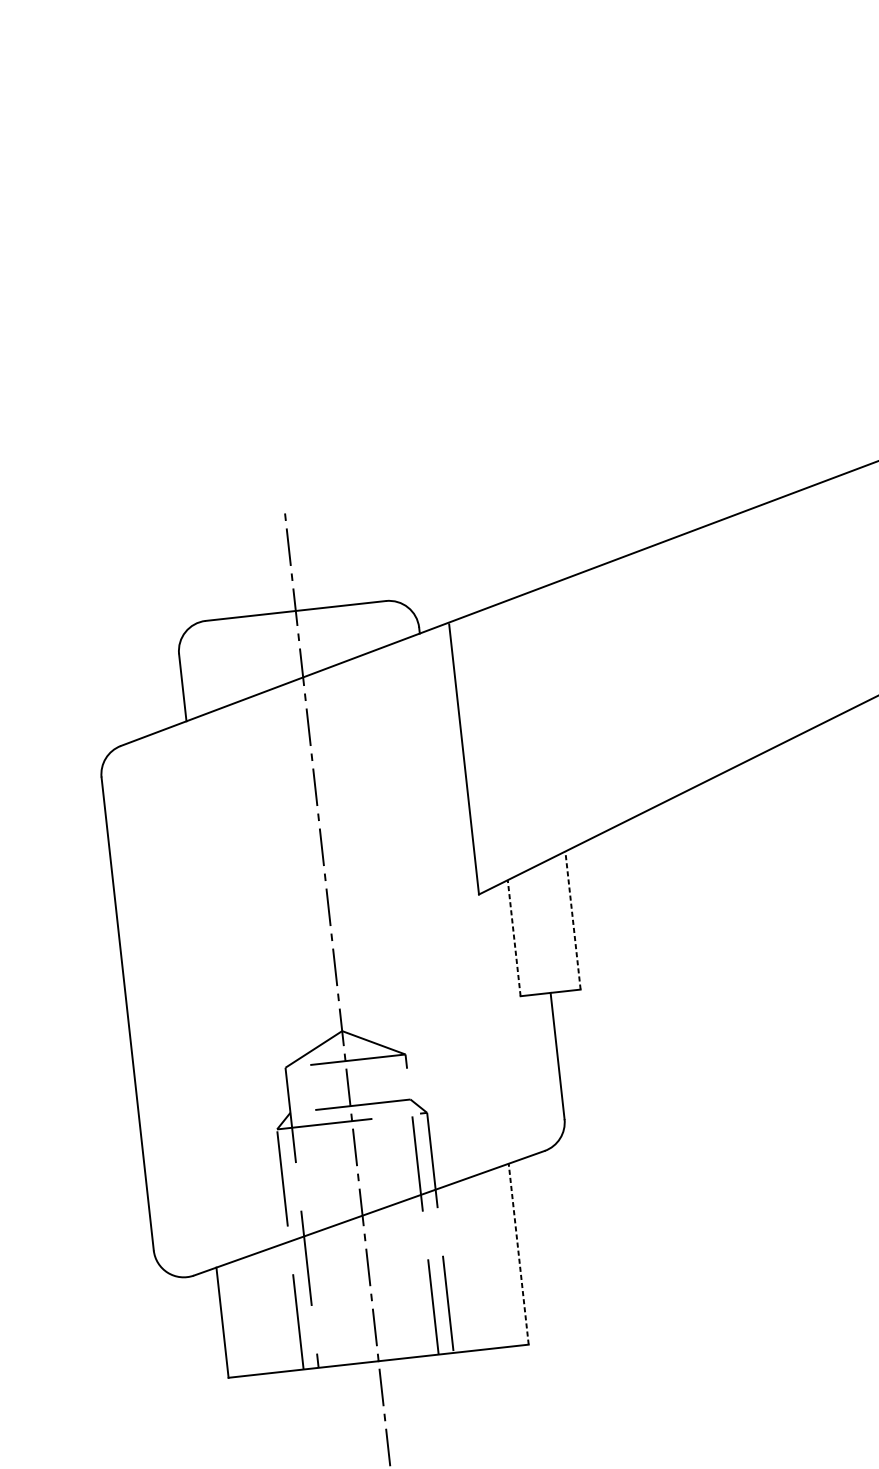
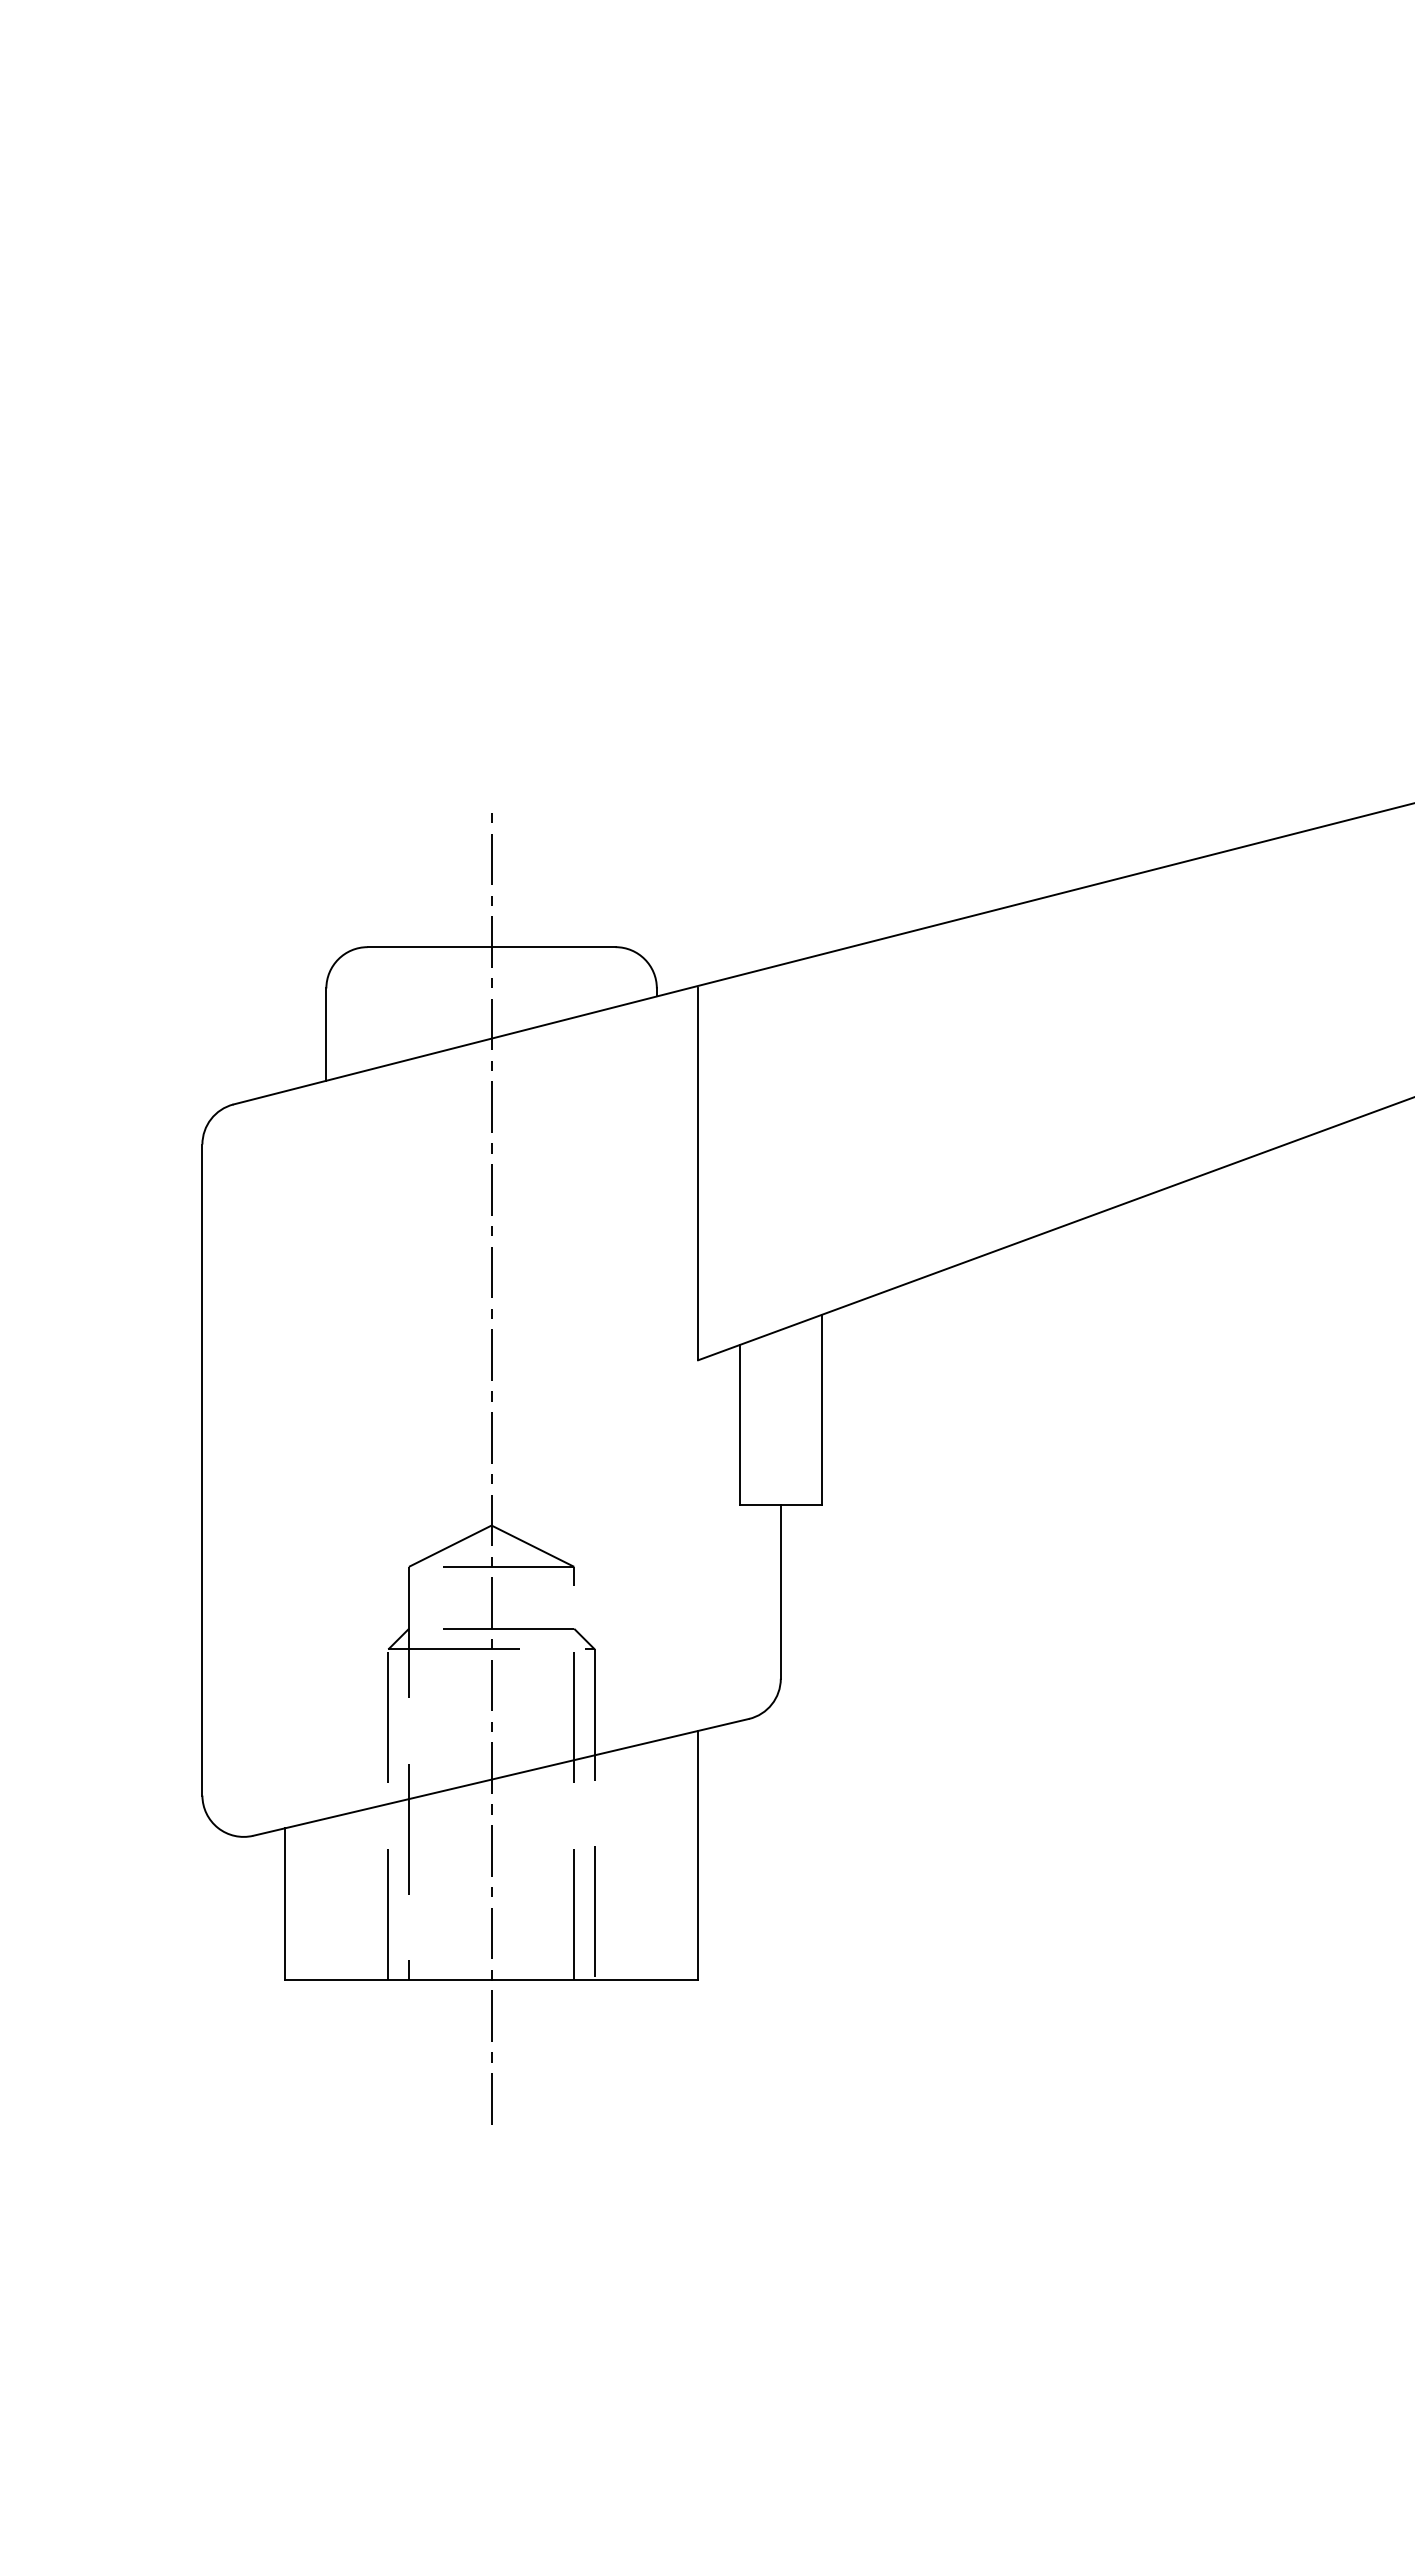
line: (573, 920) -> (822, 1409), dashed -> solid
line: (514, 938) -> (739, 1425), dashed -> solid
line: (518, 1254) -> (698, 1855), dashed -> solid

